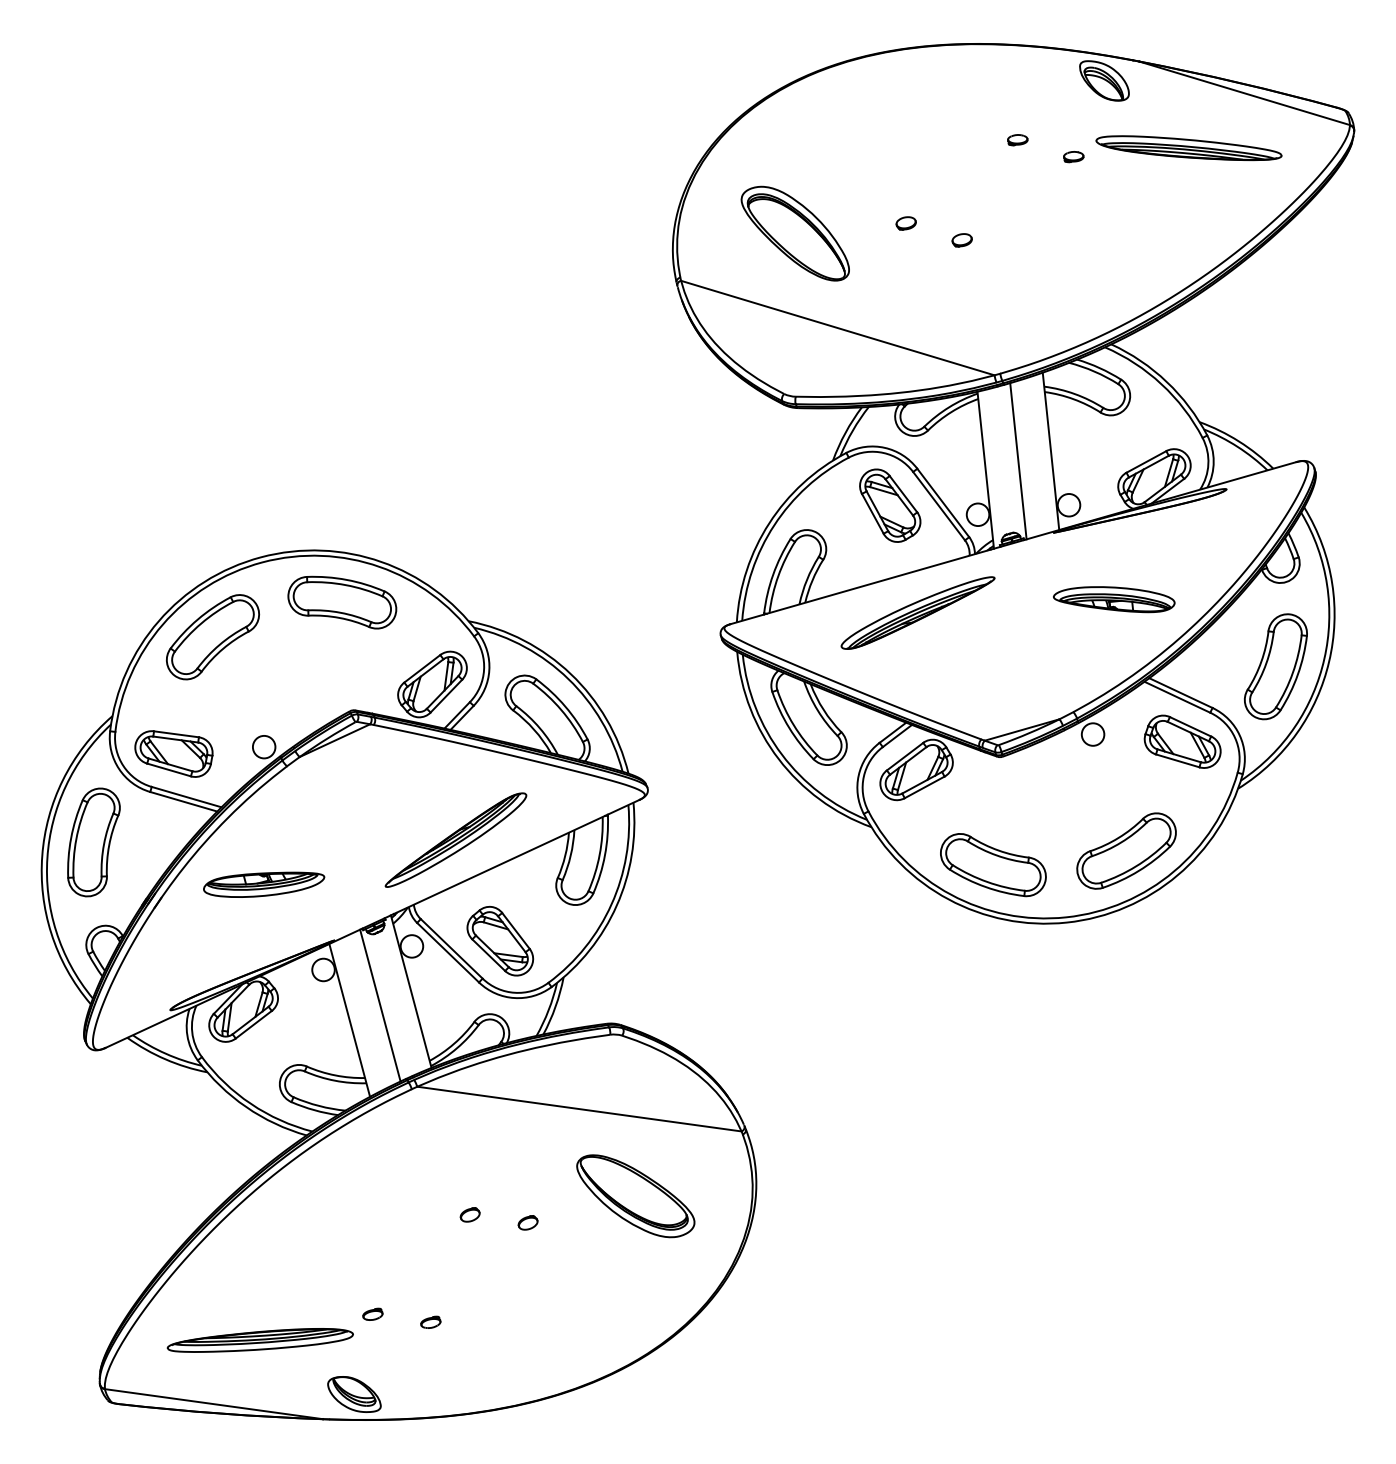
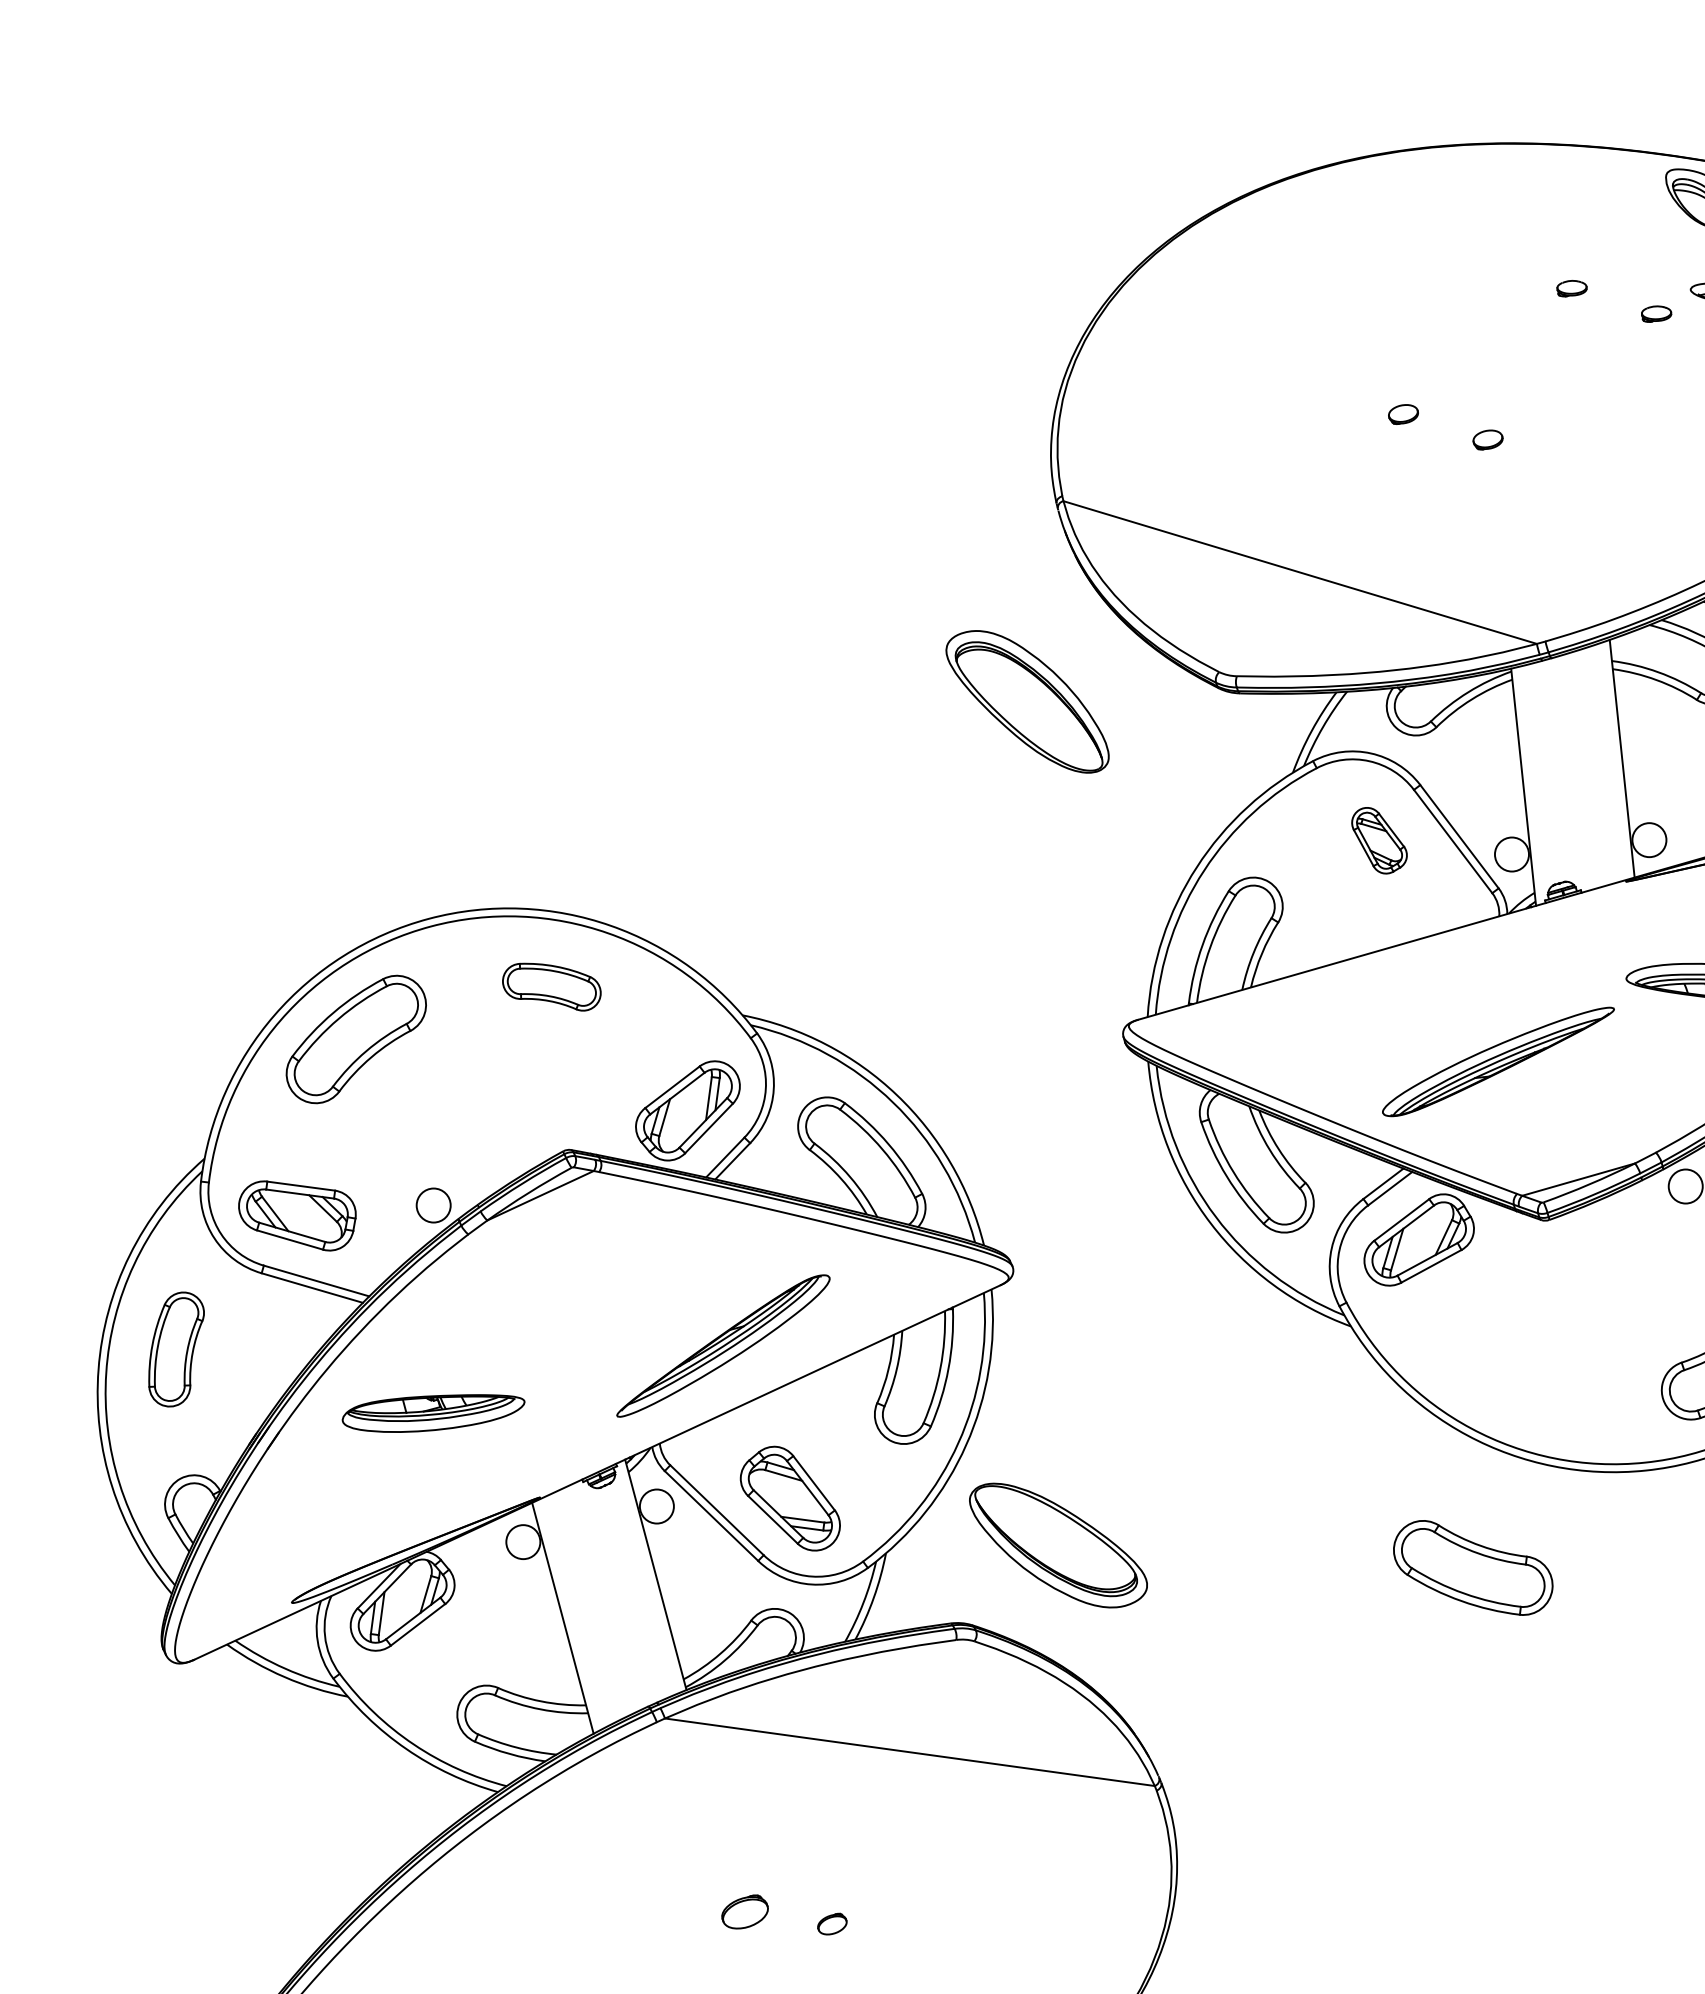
part: (794, 233) -> (1026, 701), moved
line: (1018, 461) -> (1573, 774), removed
part: (890, 505) -> (1379, 840), size x0.6
part: (342, 602) -> (552, 987), size x0.6
part: (917, 612) -> (1497, 1061), moved
part: (93, 842) -> (175, 1349), size x0.7
part: (993, 865) -> (1473, 1568), moved
line: (380, 1005) -> (609, 1595), removed
part: (635, 1196) -> (1058, 1545), moved
part: (469, 1214) -> (743, 1911), size x1.6

